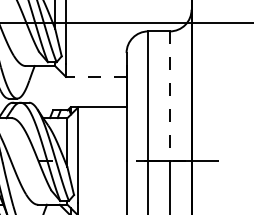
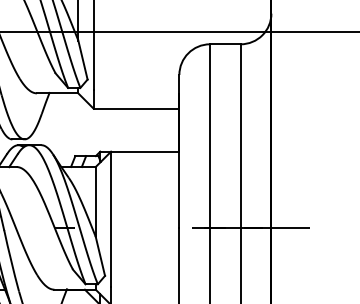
line: (95, 76) -> (135, 108), dashed -> solid
line: (169, 96) -> (240, 136), dashed -> solid

